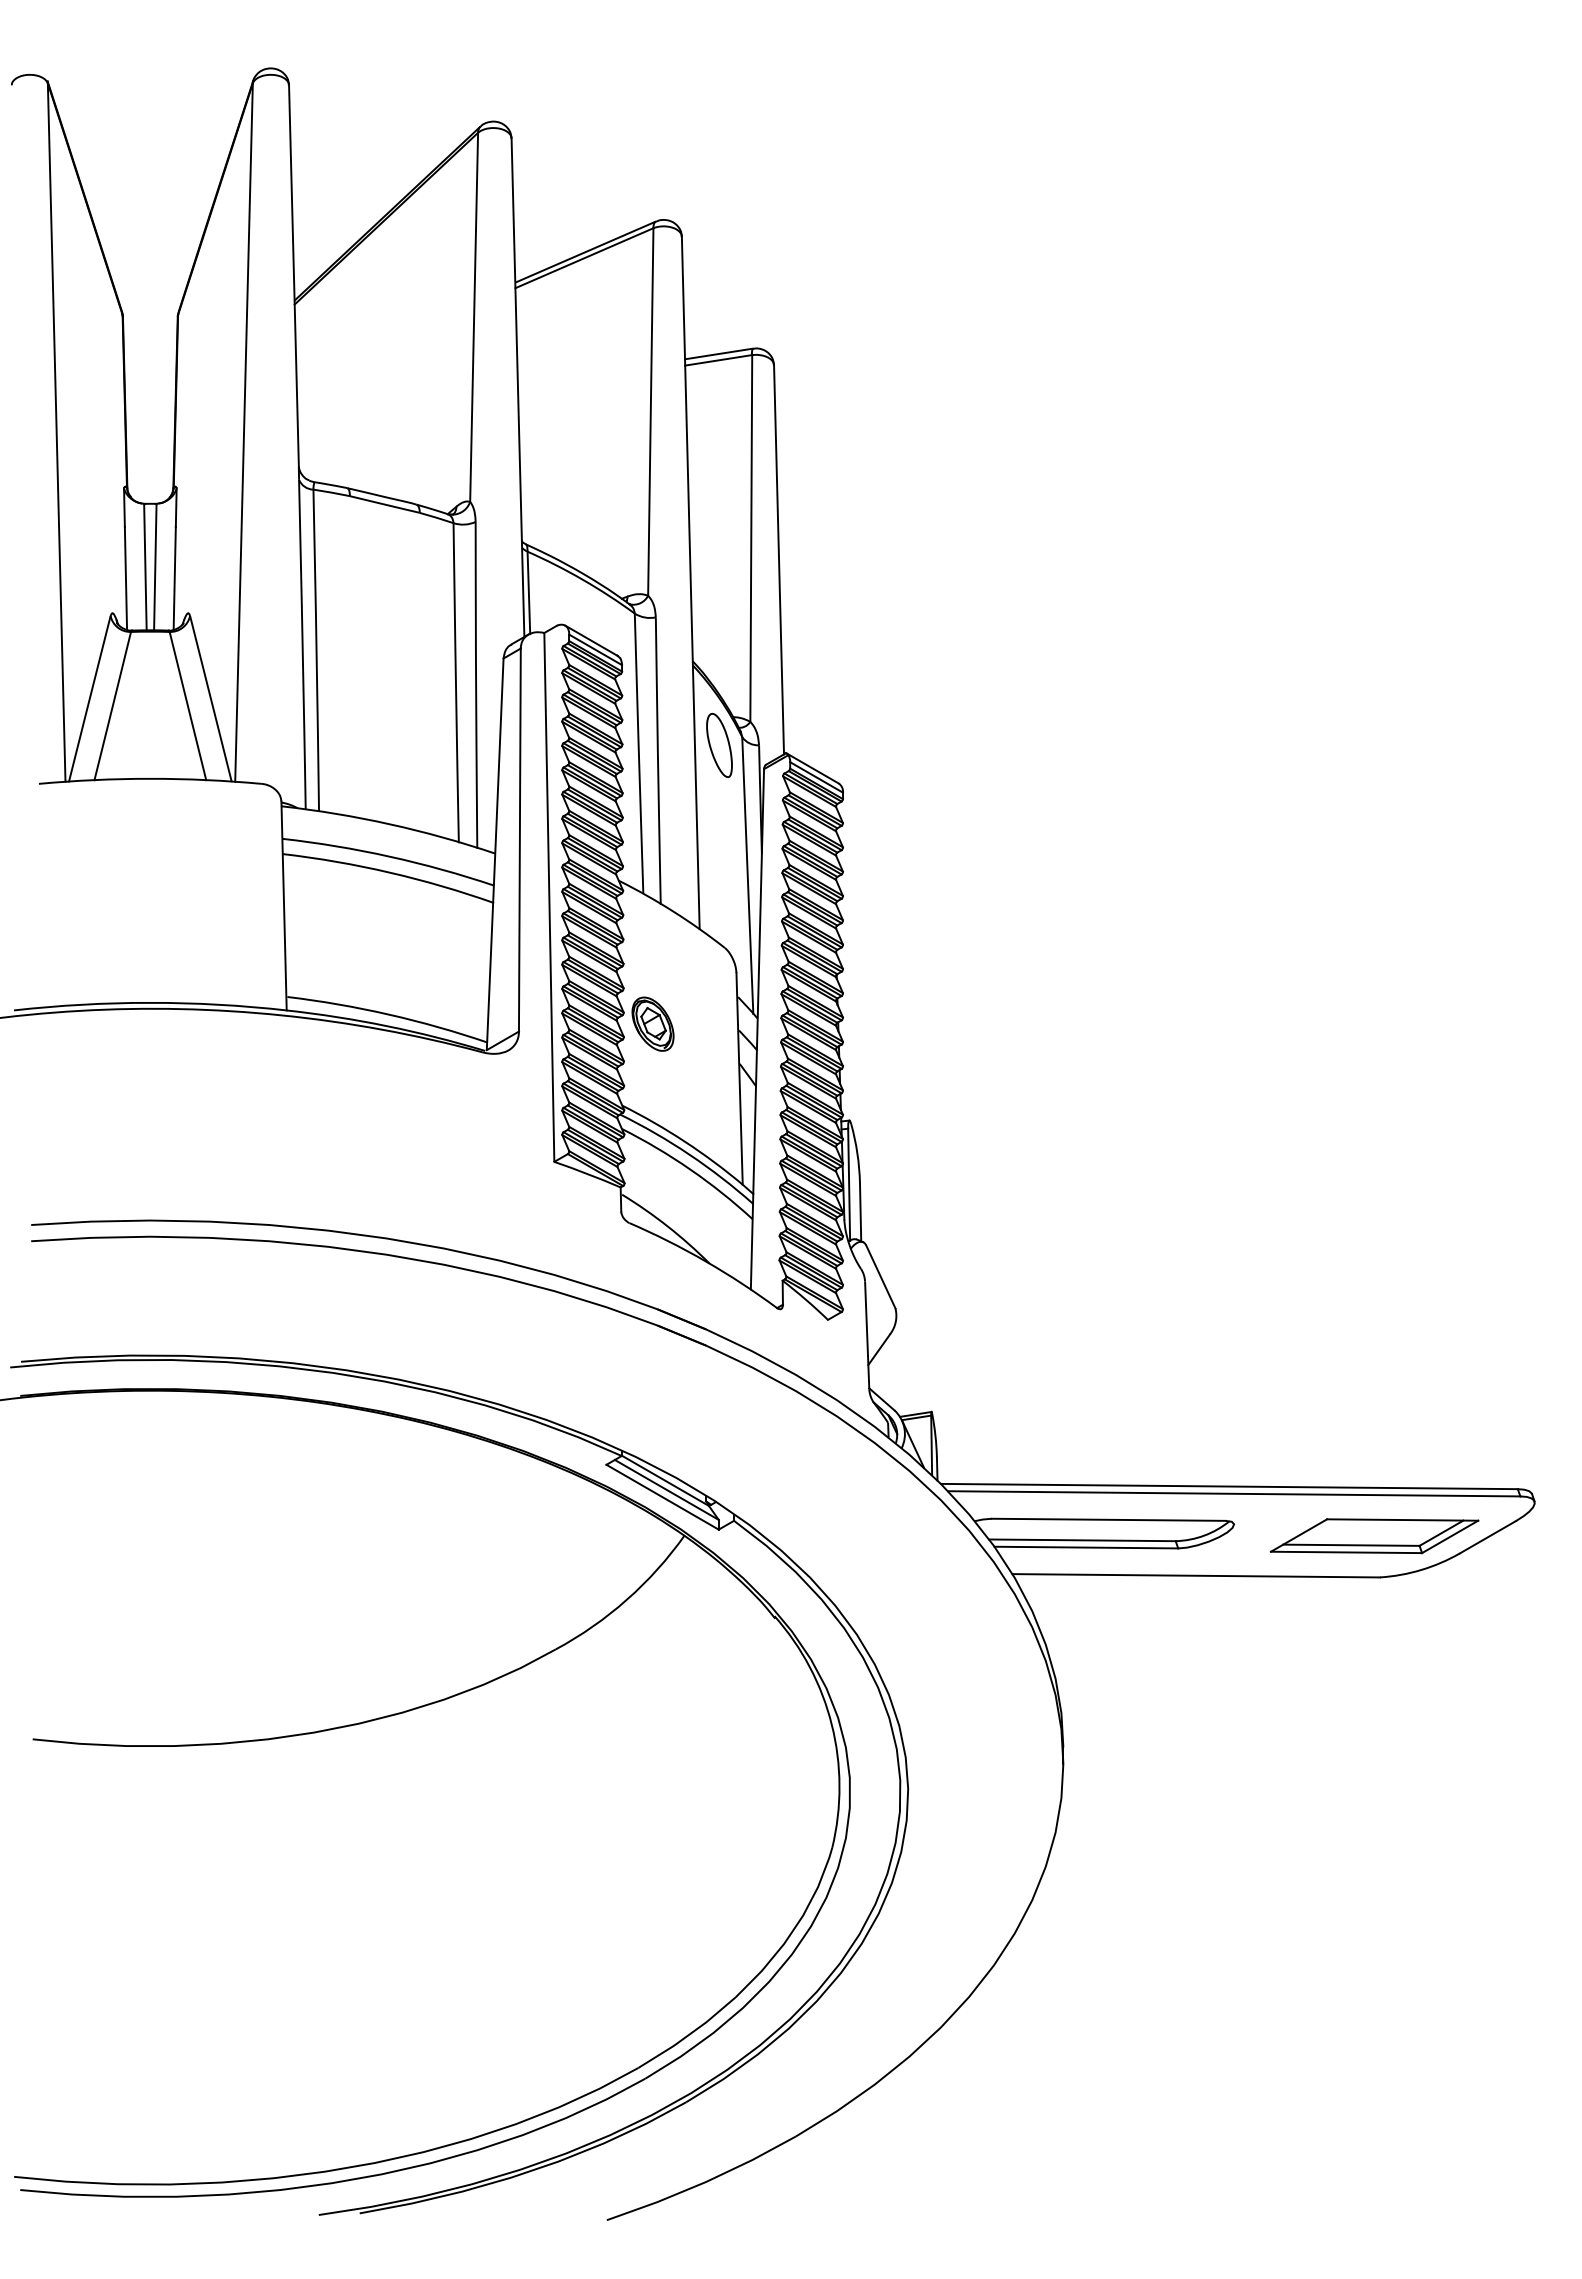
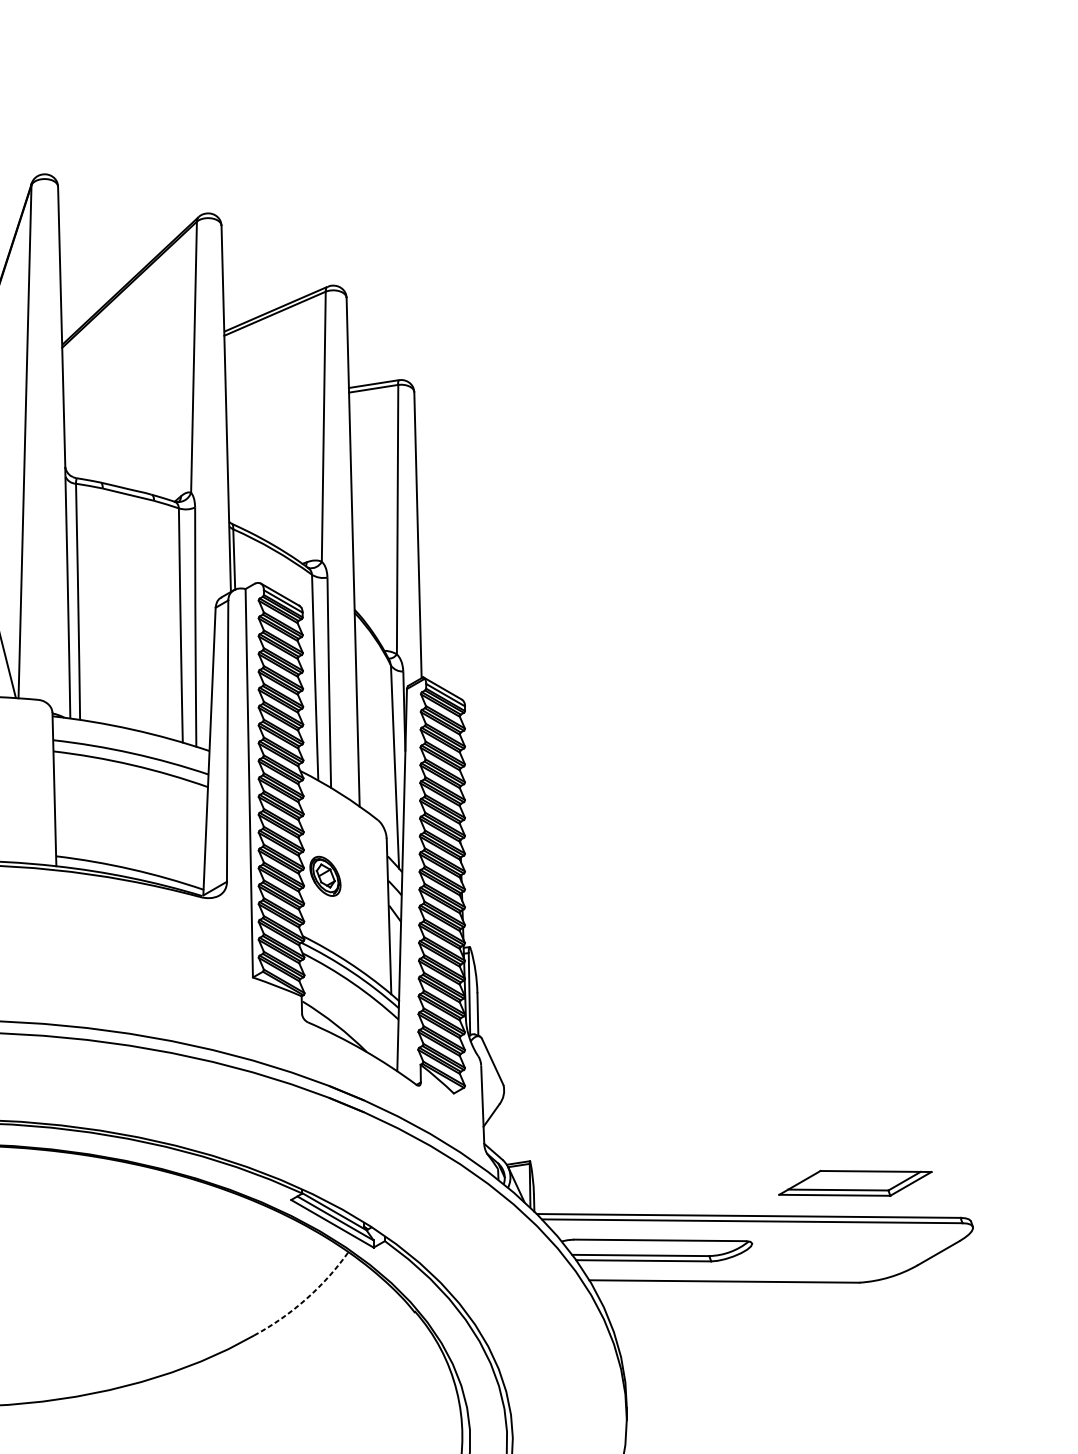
part: (719, 745) -> (374, 671), removed
part: (1374, 1536) -> (855, 1183), moved
arc: (626, 1599) -> (305, 1298), solid -> dashed

